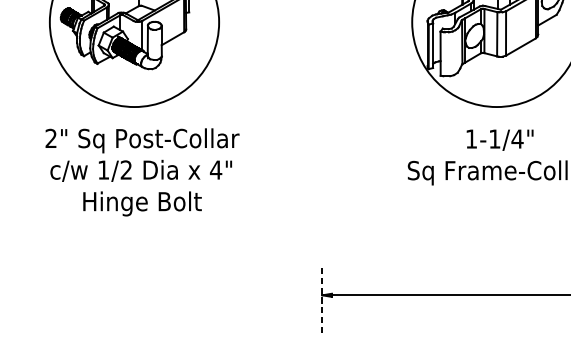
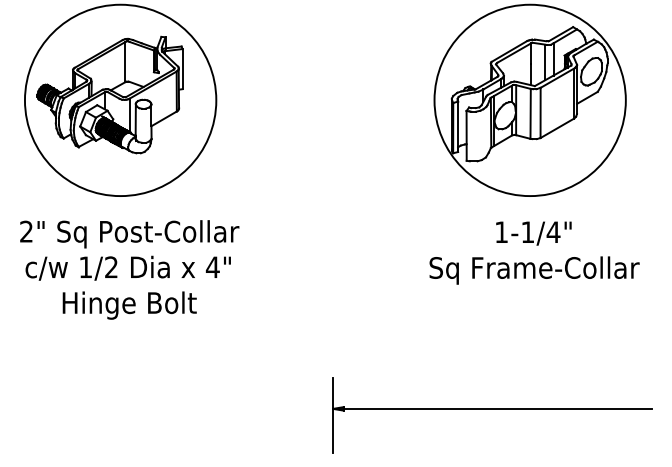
line: (322, 302) -> (333, 416), dashed -> solid

